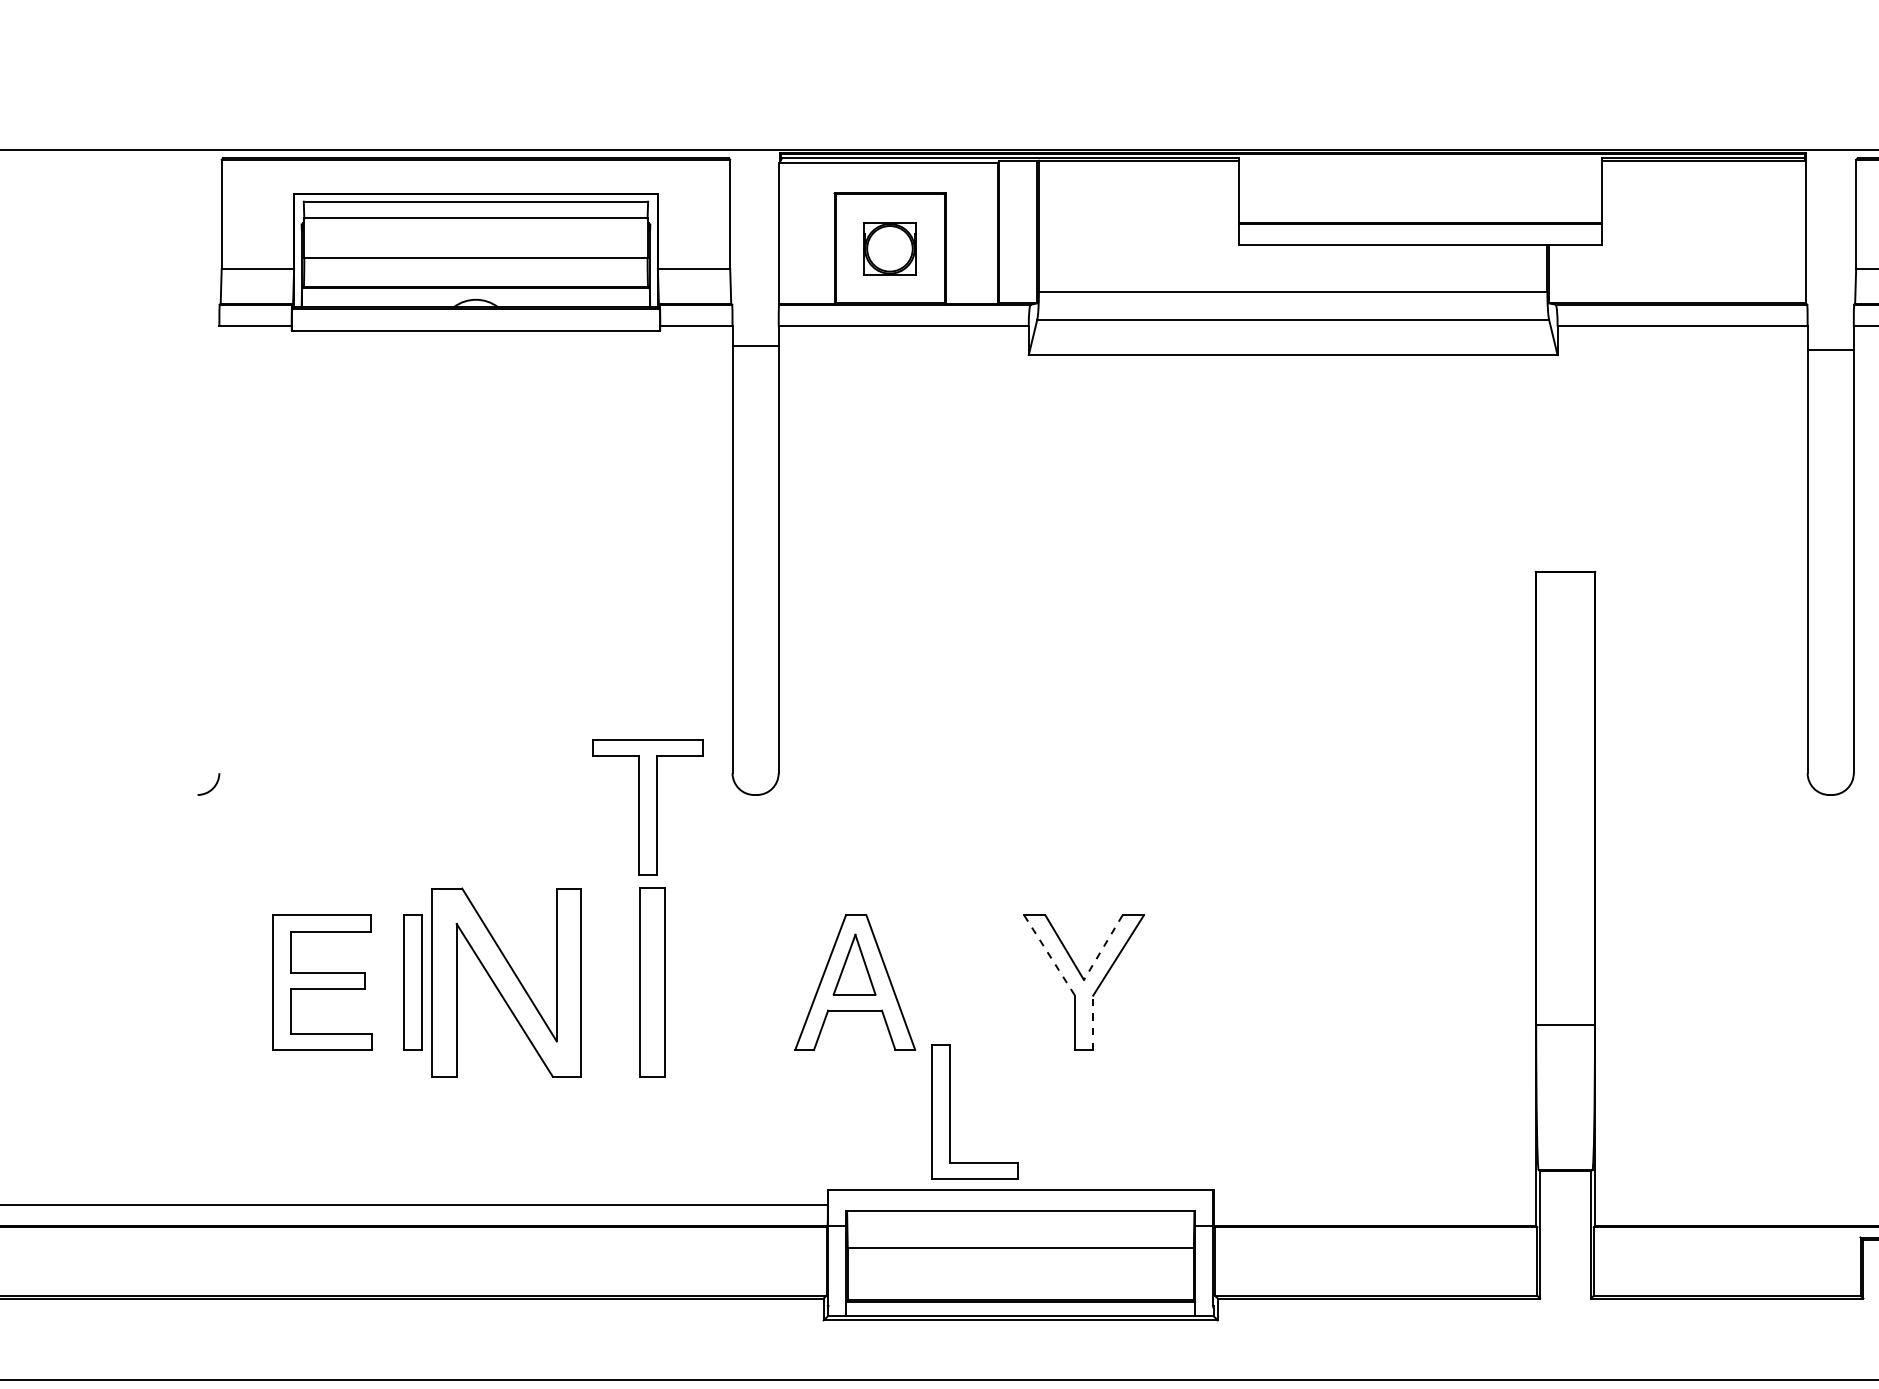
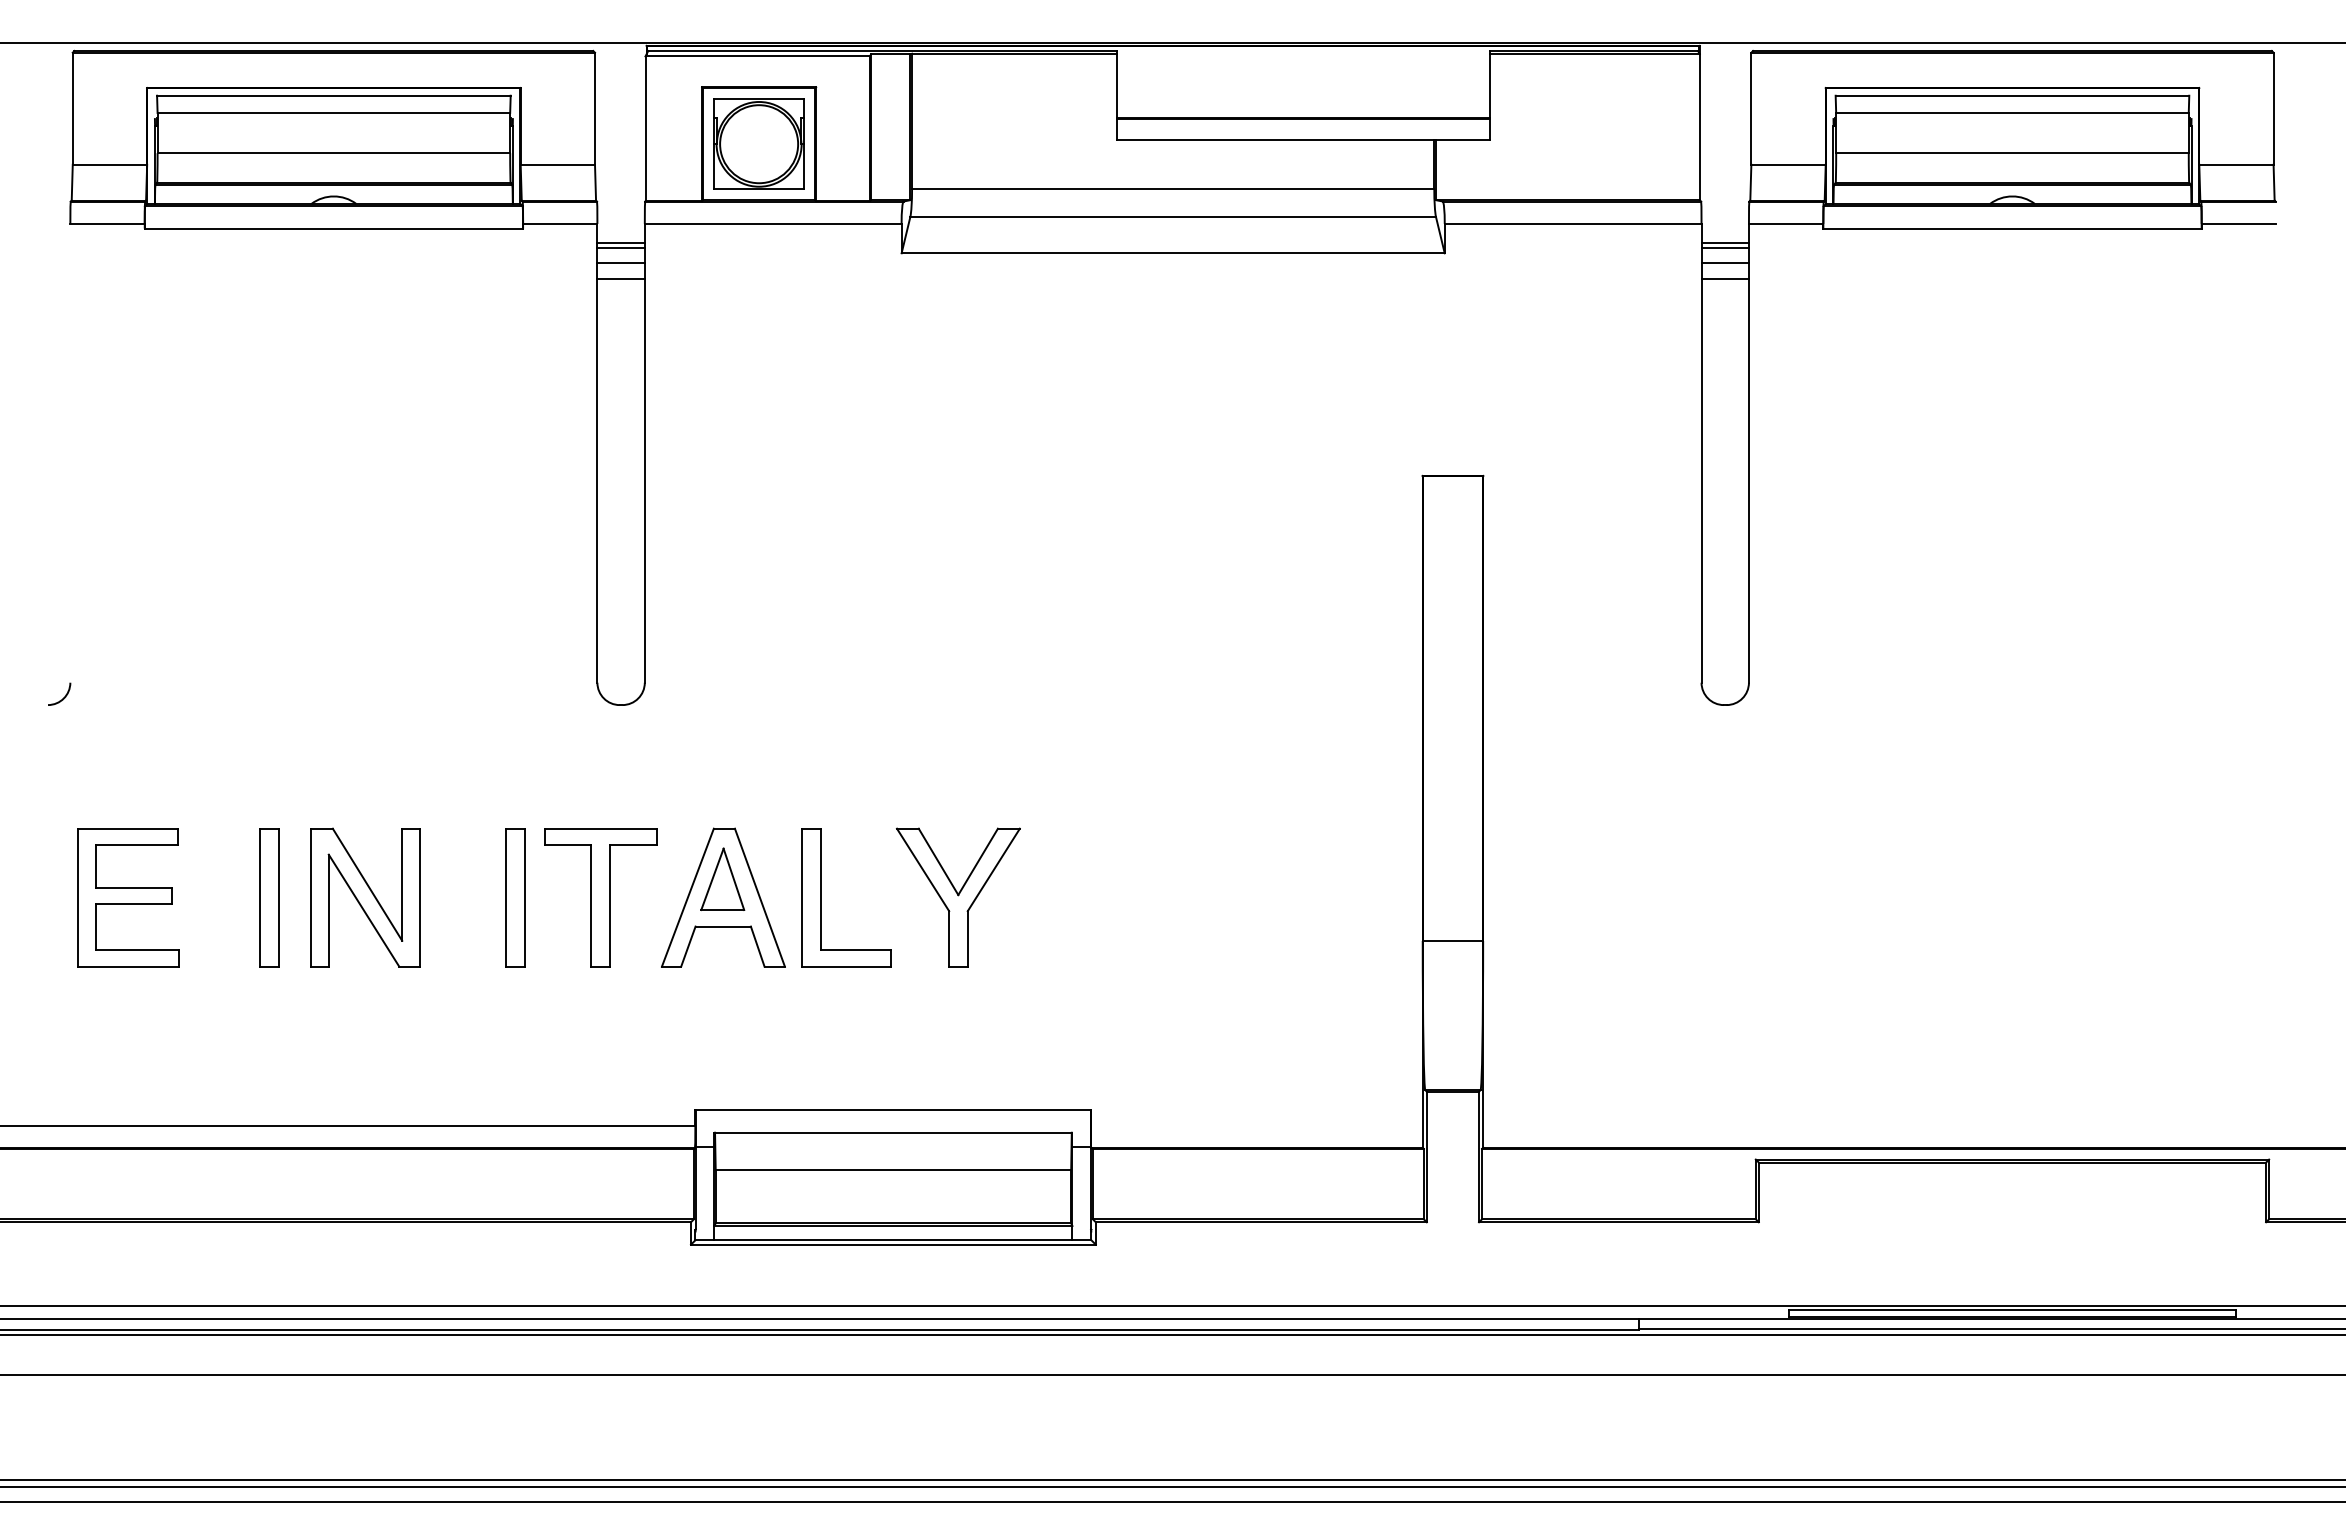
part: (889, 248) -> (758, 143), size x1.67
line: (1829, 345) -> (1724, 243), added
line: (755, 350) -> (620, 248), added
line: (755, 365) -> (620, 263), added
line: (1829, 365) -> (1724, 263), added
line: (755, 379) -> (620, 278), added
line: (1829, 379) -> (1724, 278), added
part: (647, 807) -> (600, 897), moved
line: (1103, 947) -> (978, 861), dashed -> solid
line: (1050, 955) -> (923, 869), dashed -> solid
part: (322, 982) -> (128, 897), moved
part: (506, 982) -> (365, 897), size x0.71
part: (652, 982) -> (515, 897), size x0.71
line: (1092, 1022) -> (967, 938), dashed -> solid
part: (950, 1111) -> (821, 897), moved

